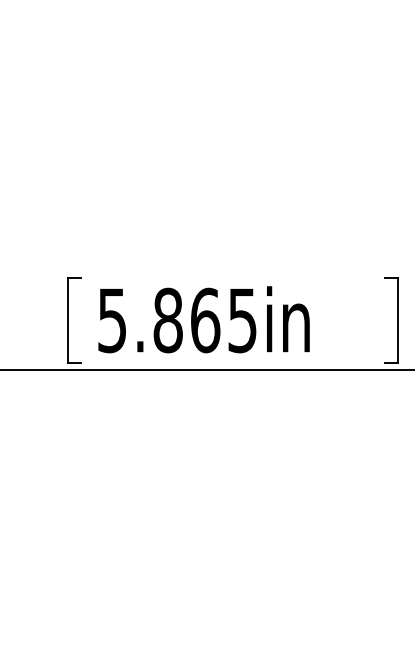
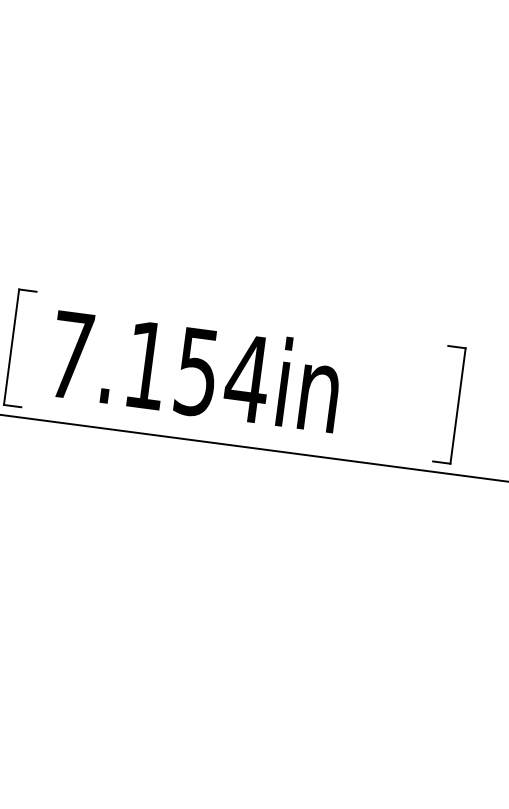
text: (178, 320) -> (160, 367), 5.865in -> 7.154in

